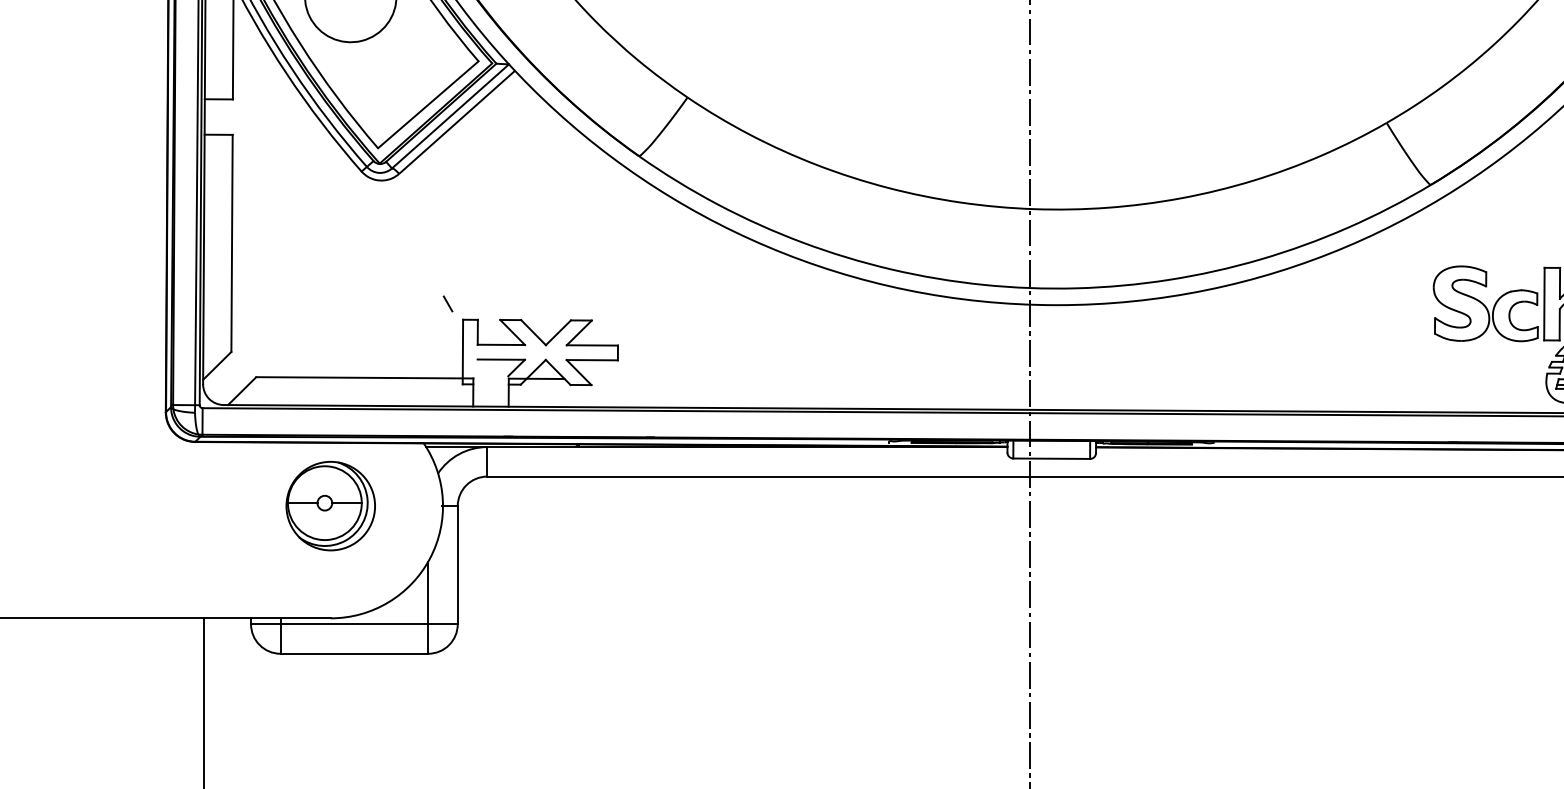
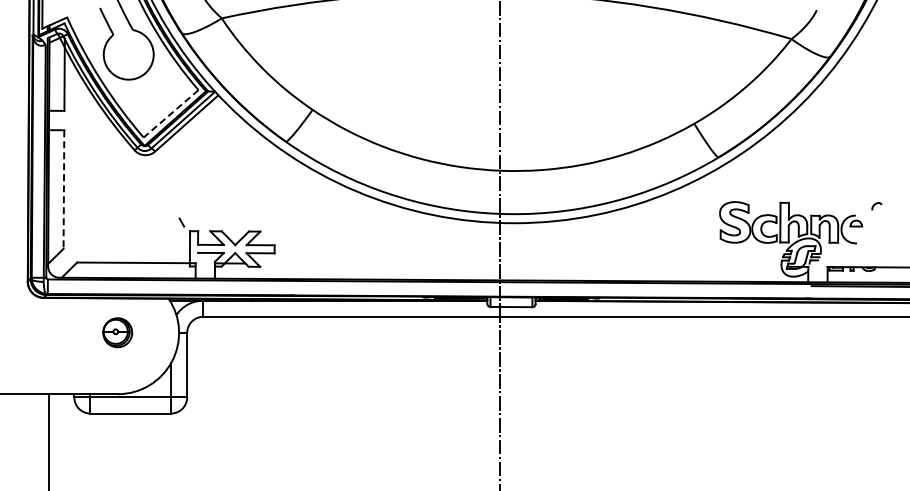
line: (427, 106) -> (170, 114), solid -> dashed
line: (231, 245) -> (63, 190), solid -> dashed
part: (330, 505) -> (117, 332), size x0.6

